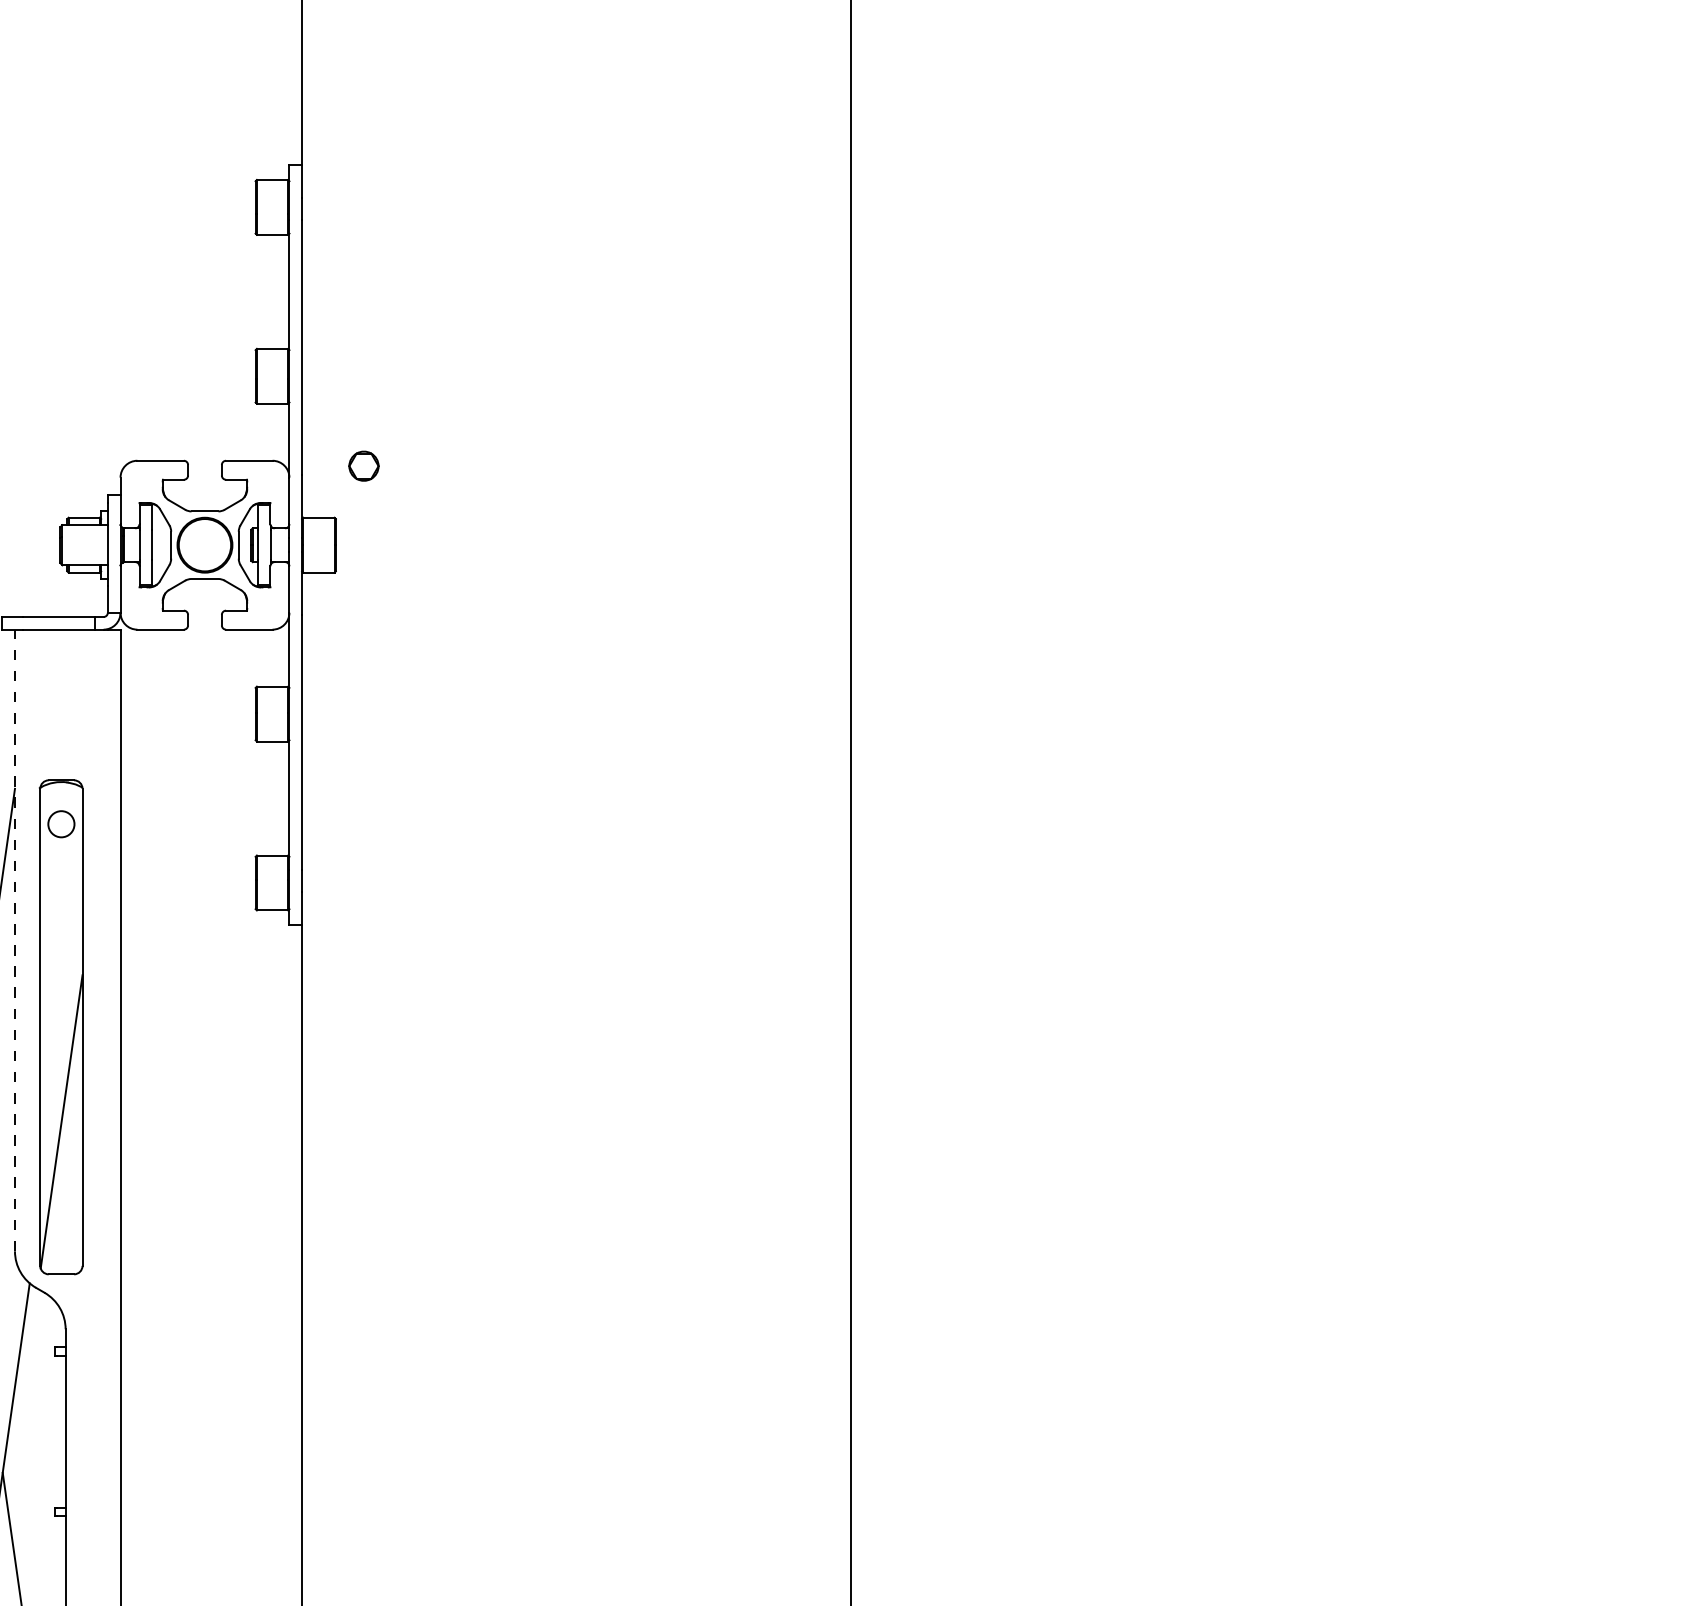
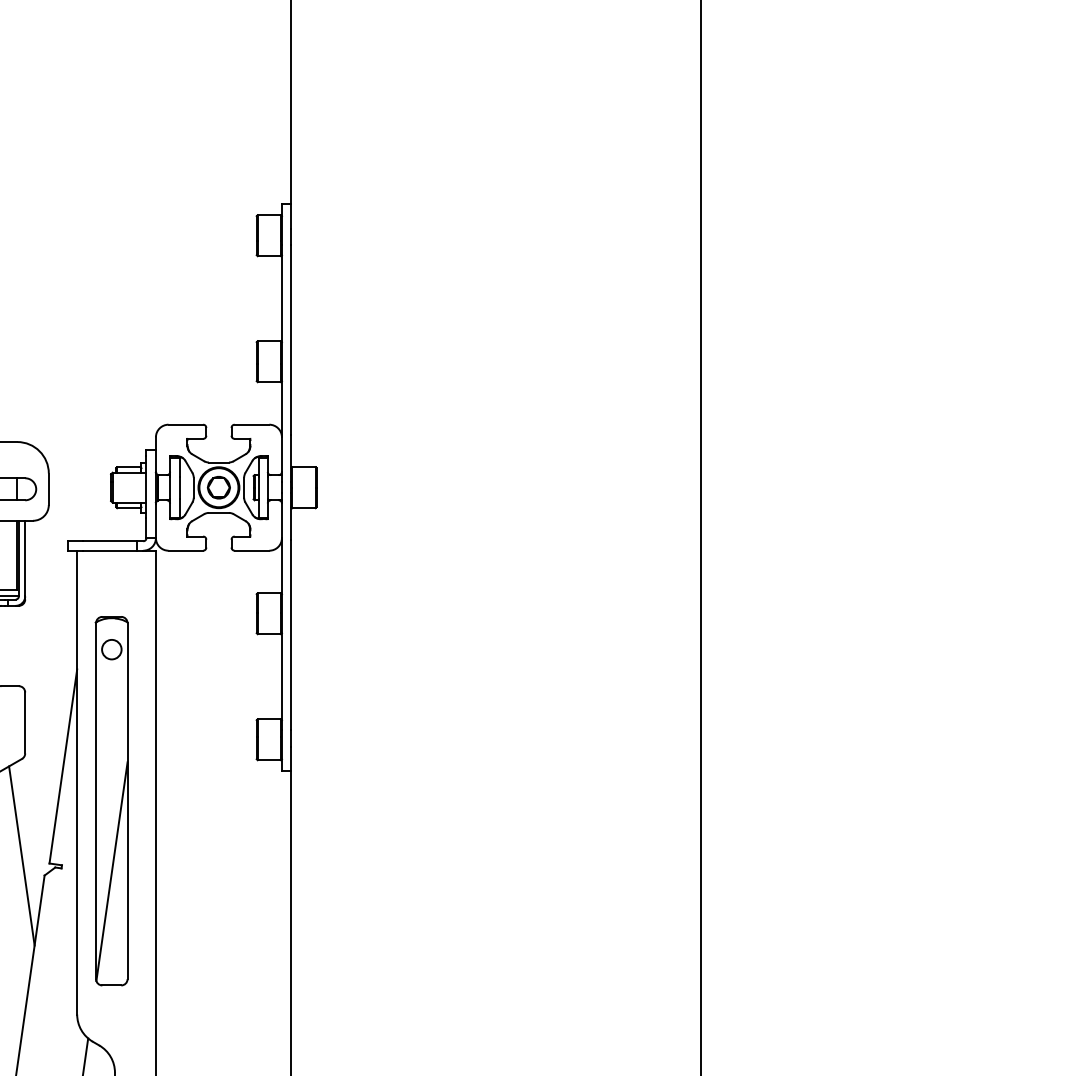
part: (363, 465) -> (218, 487), moved
line: (14, 940) -> (76, 782), dashed -> solid
part: (60, 1027) -> (111, 801), moved

